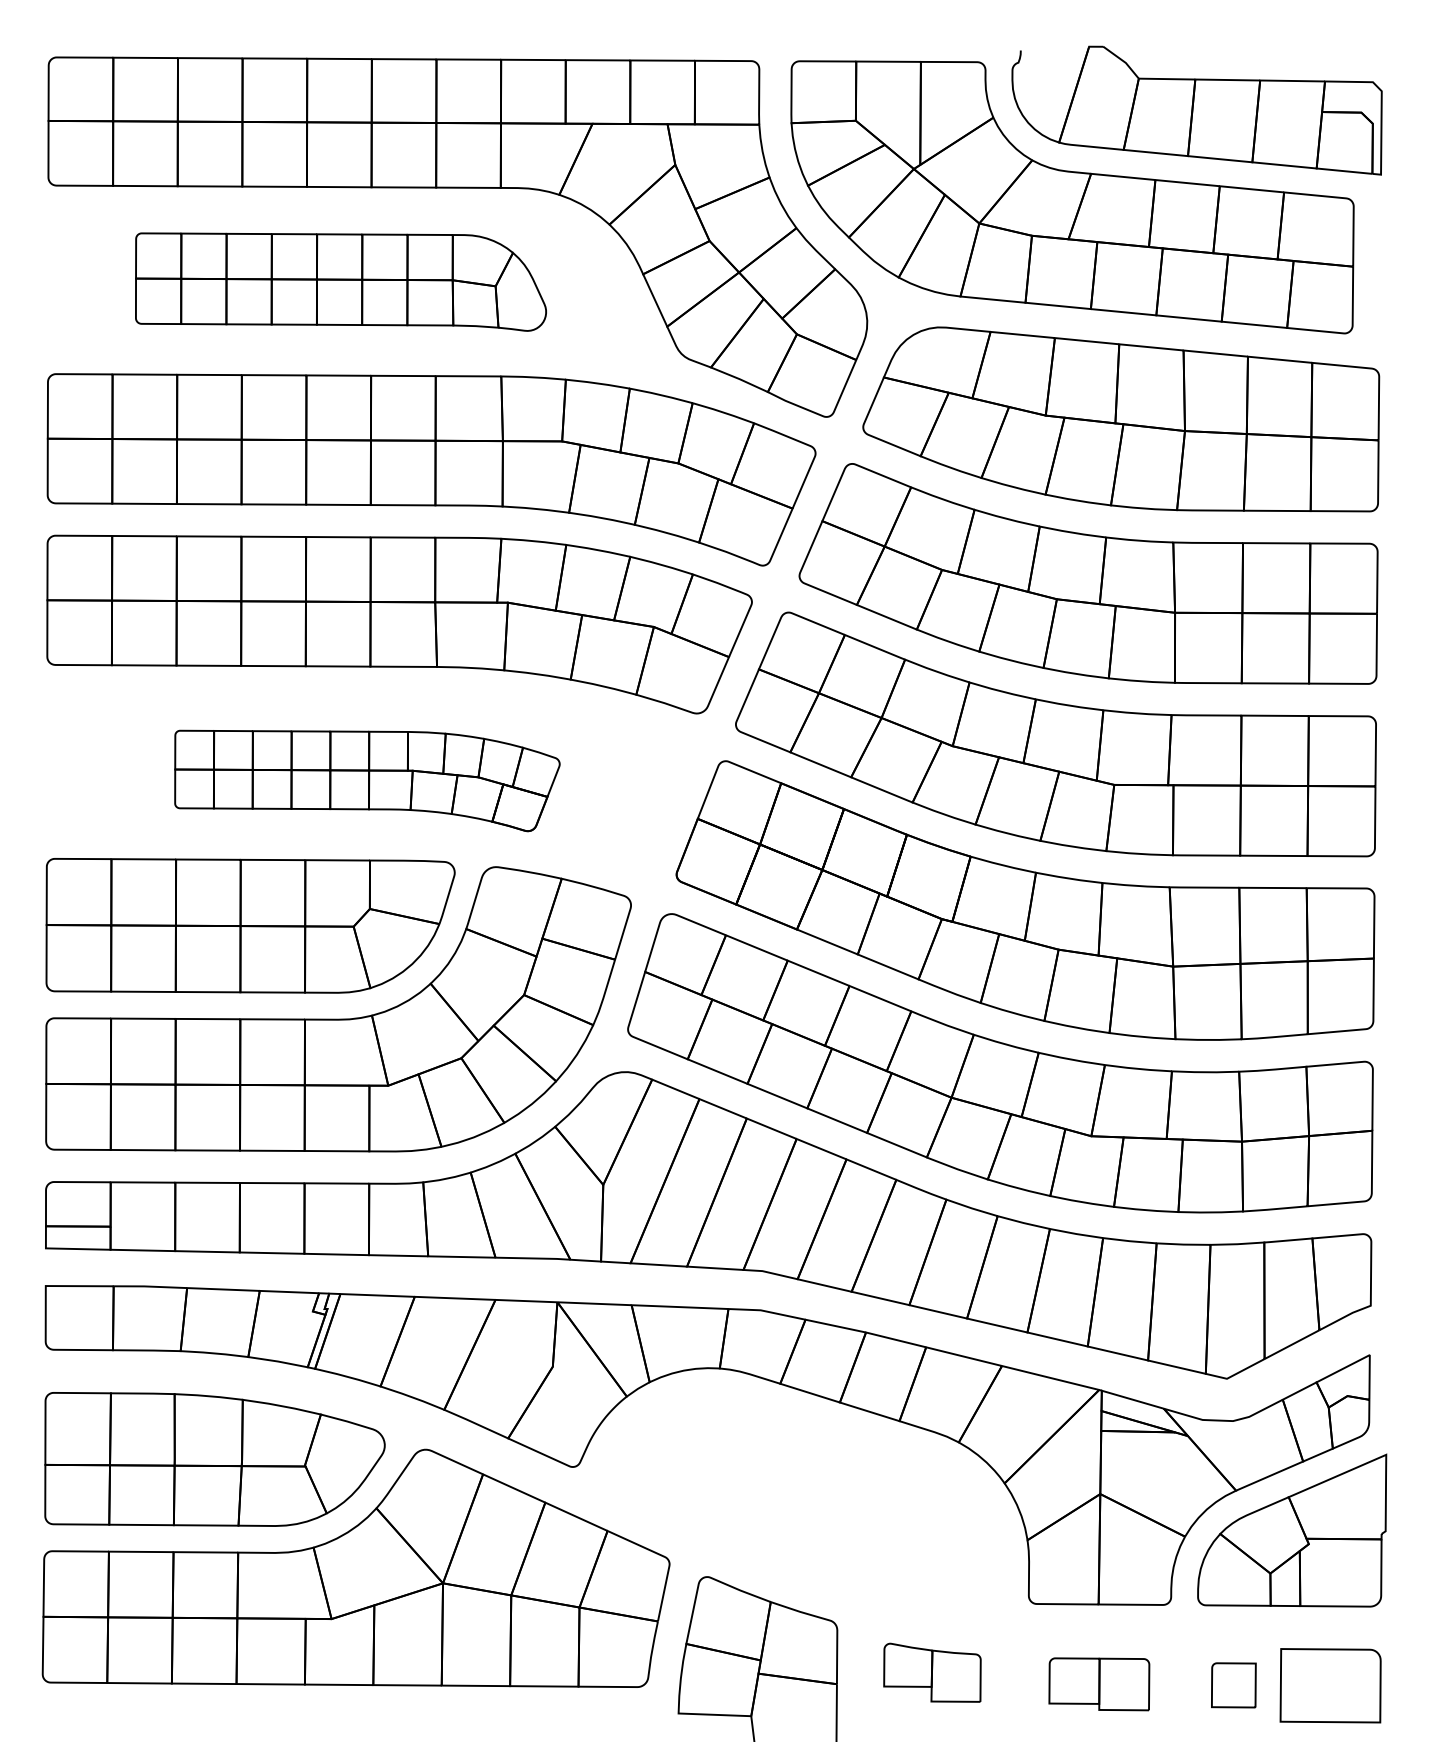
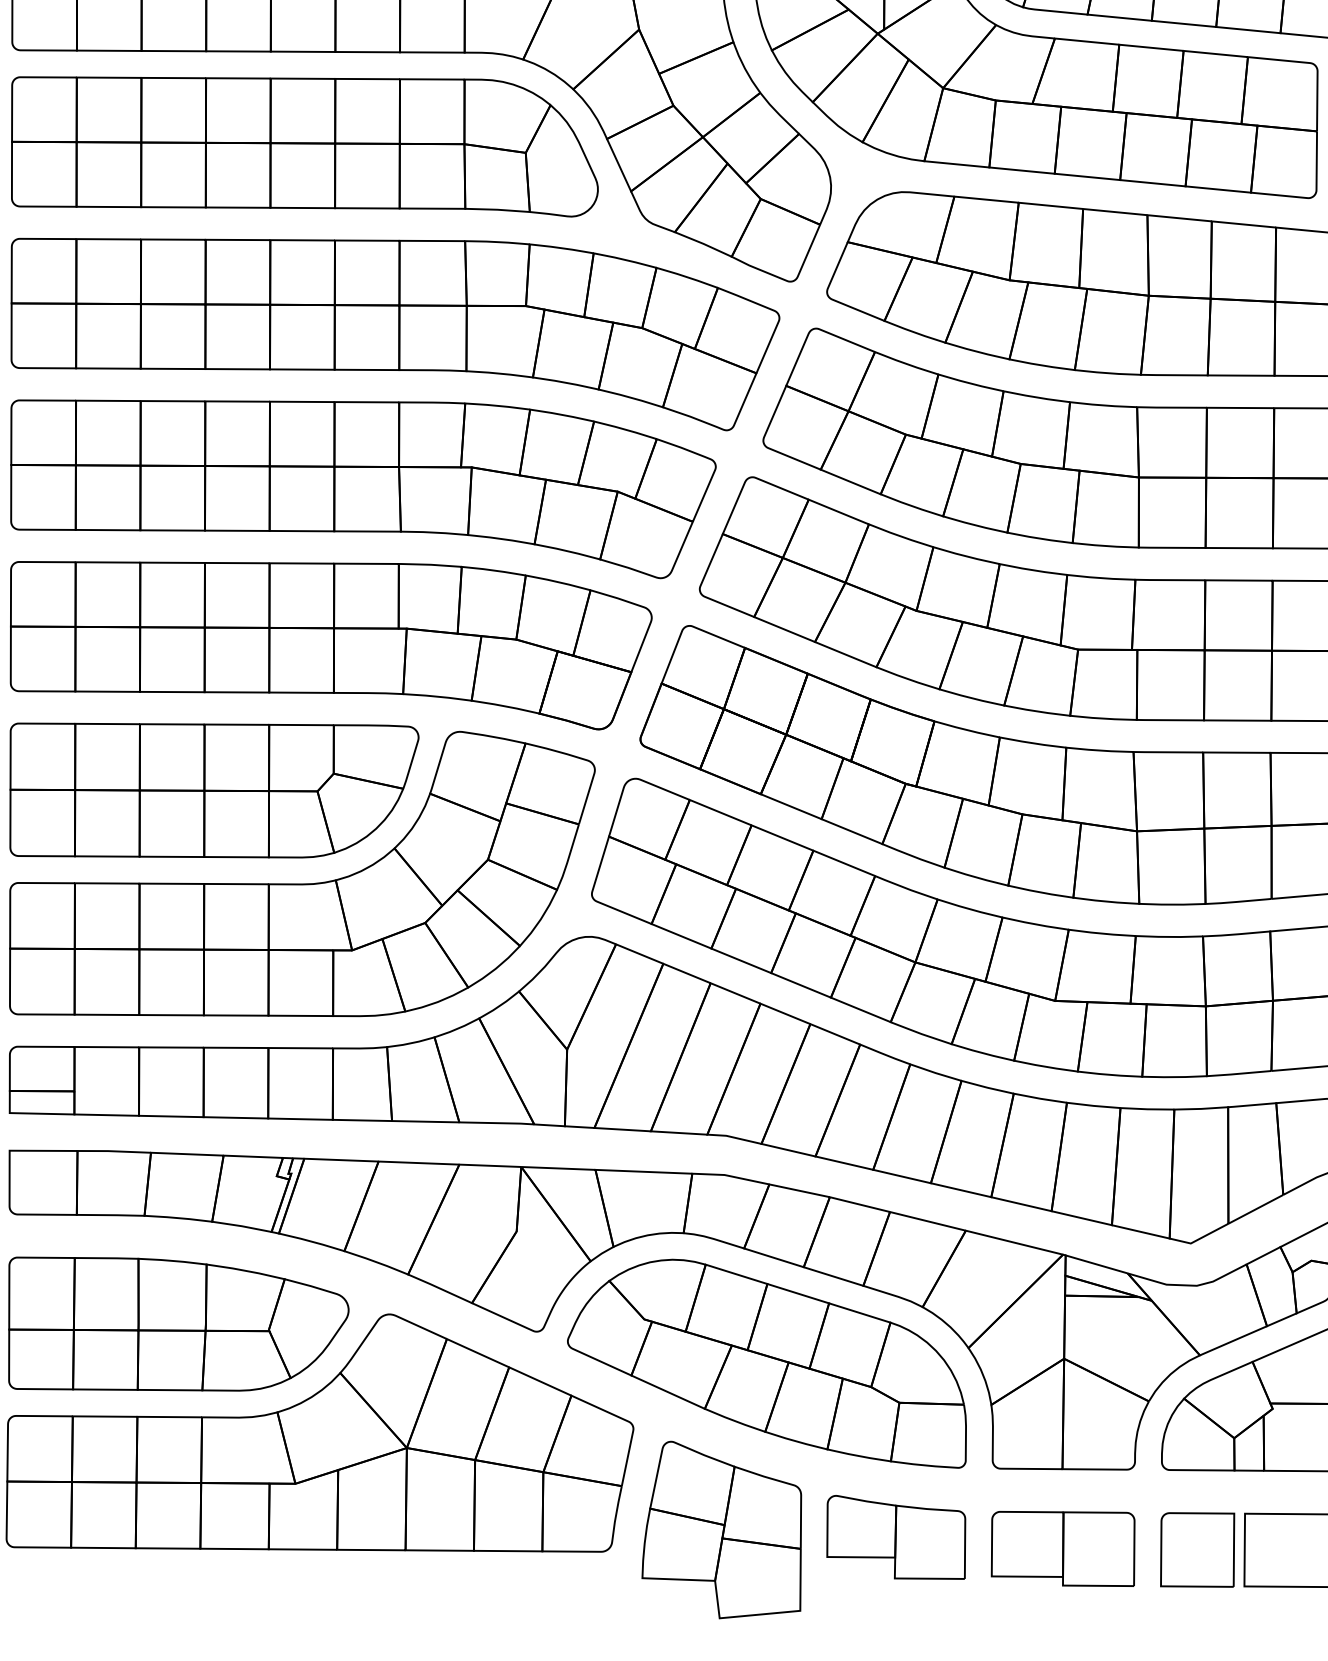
part: (340, 281) -> (304, 146), size x1.43
part: (367, 780) -> (331, 645), size x1.67
part: (803, 1498) -> (767, 1363), added
part: (932, 1672) -> (896, 1537), size x1.43
part: (1099, 1684) -> (1063, 1549), size x1.43
part: (1233, 1685) -> (1197, 1550), size x1.67

